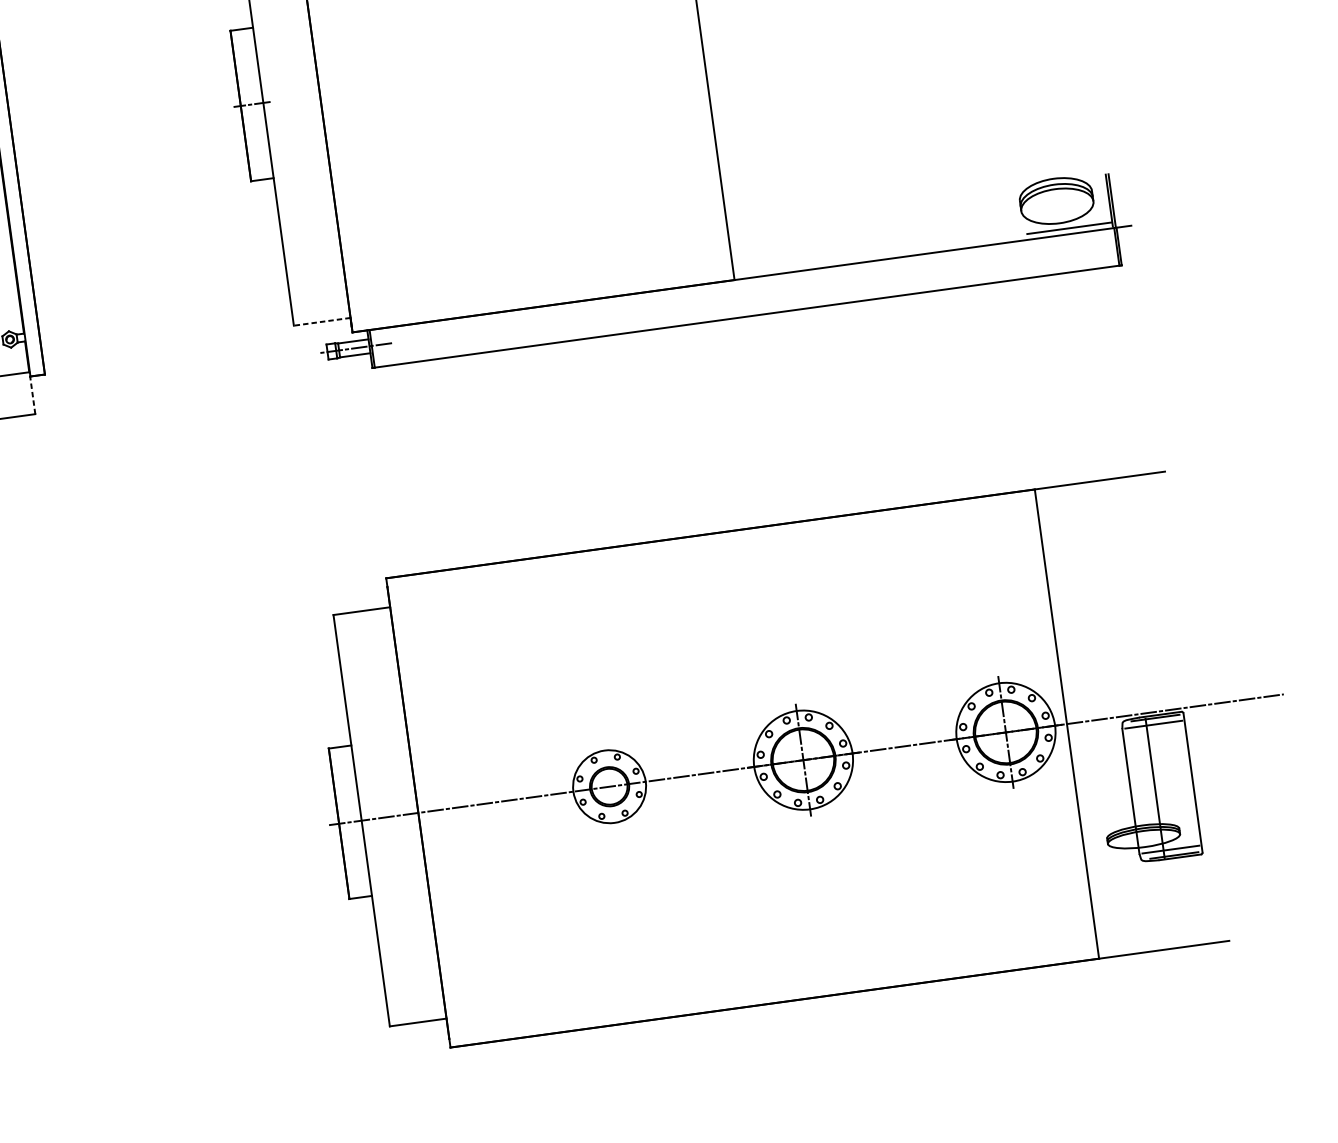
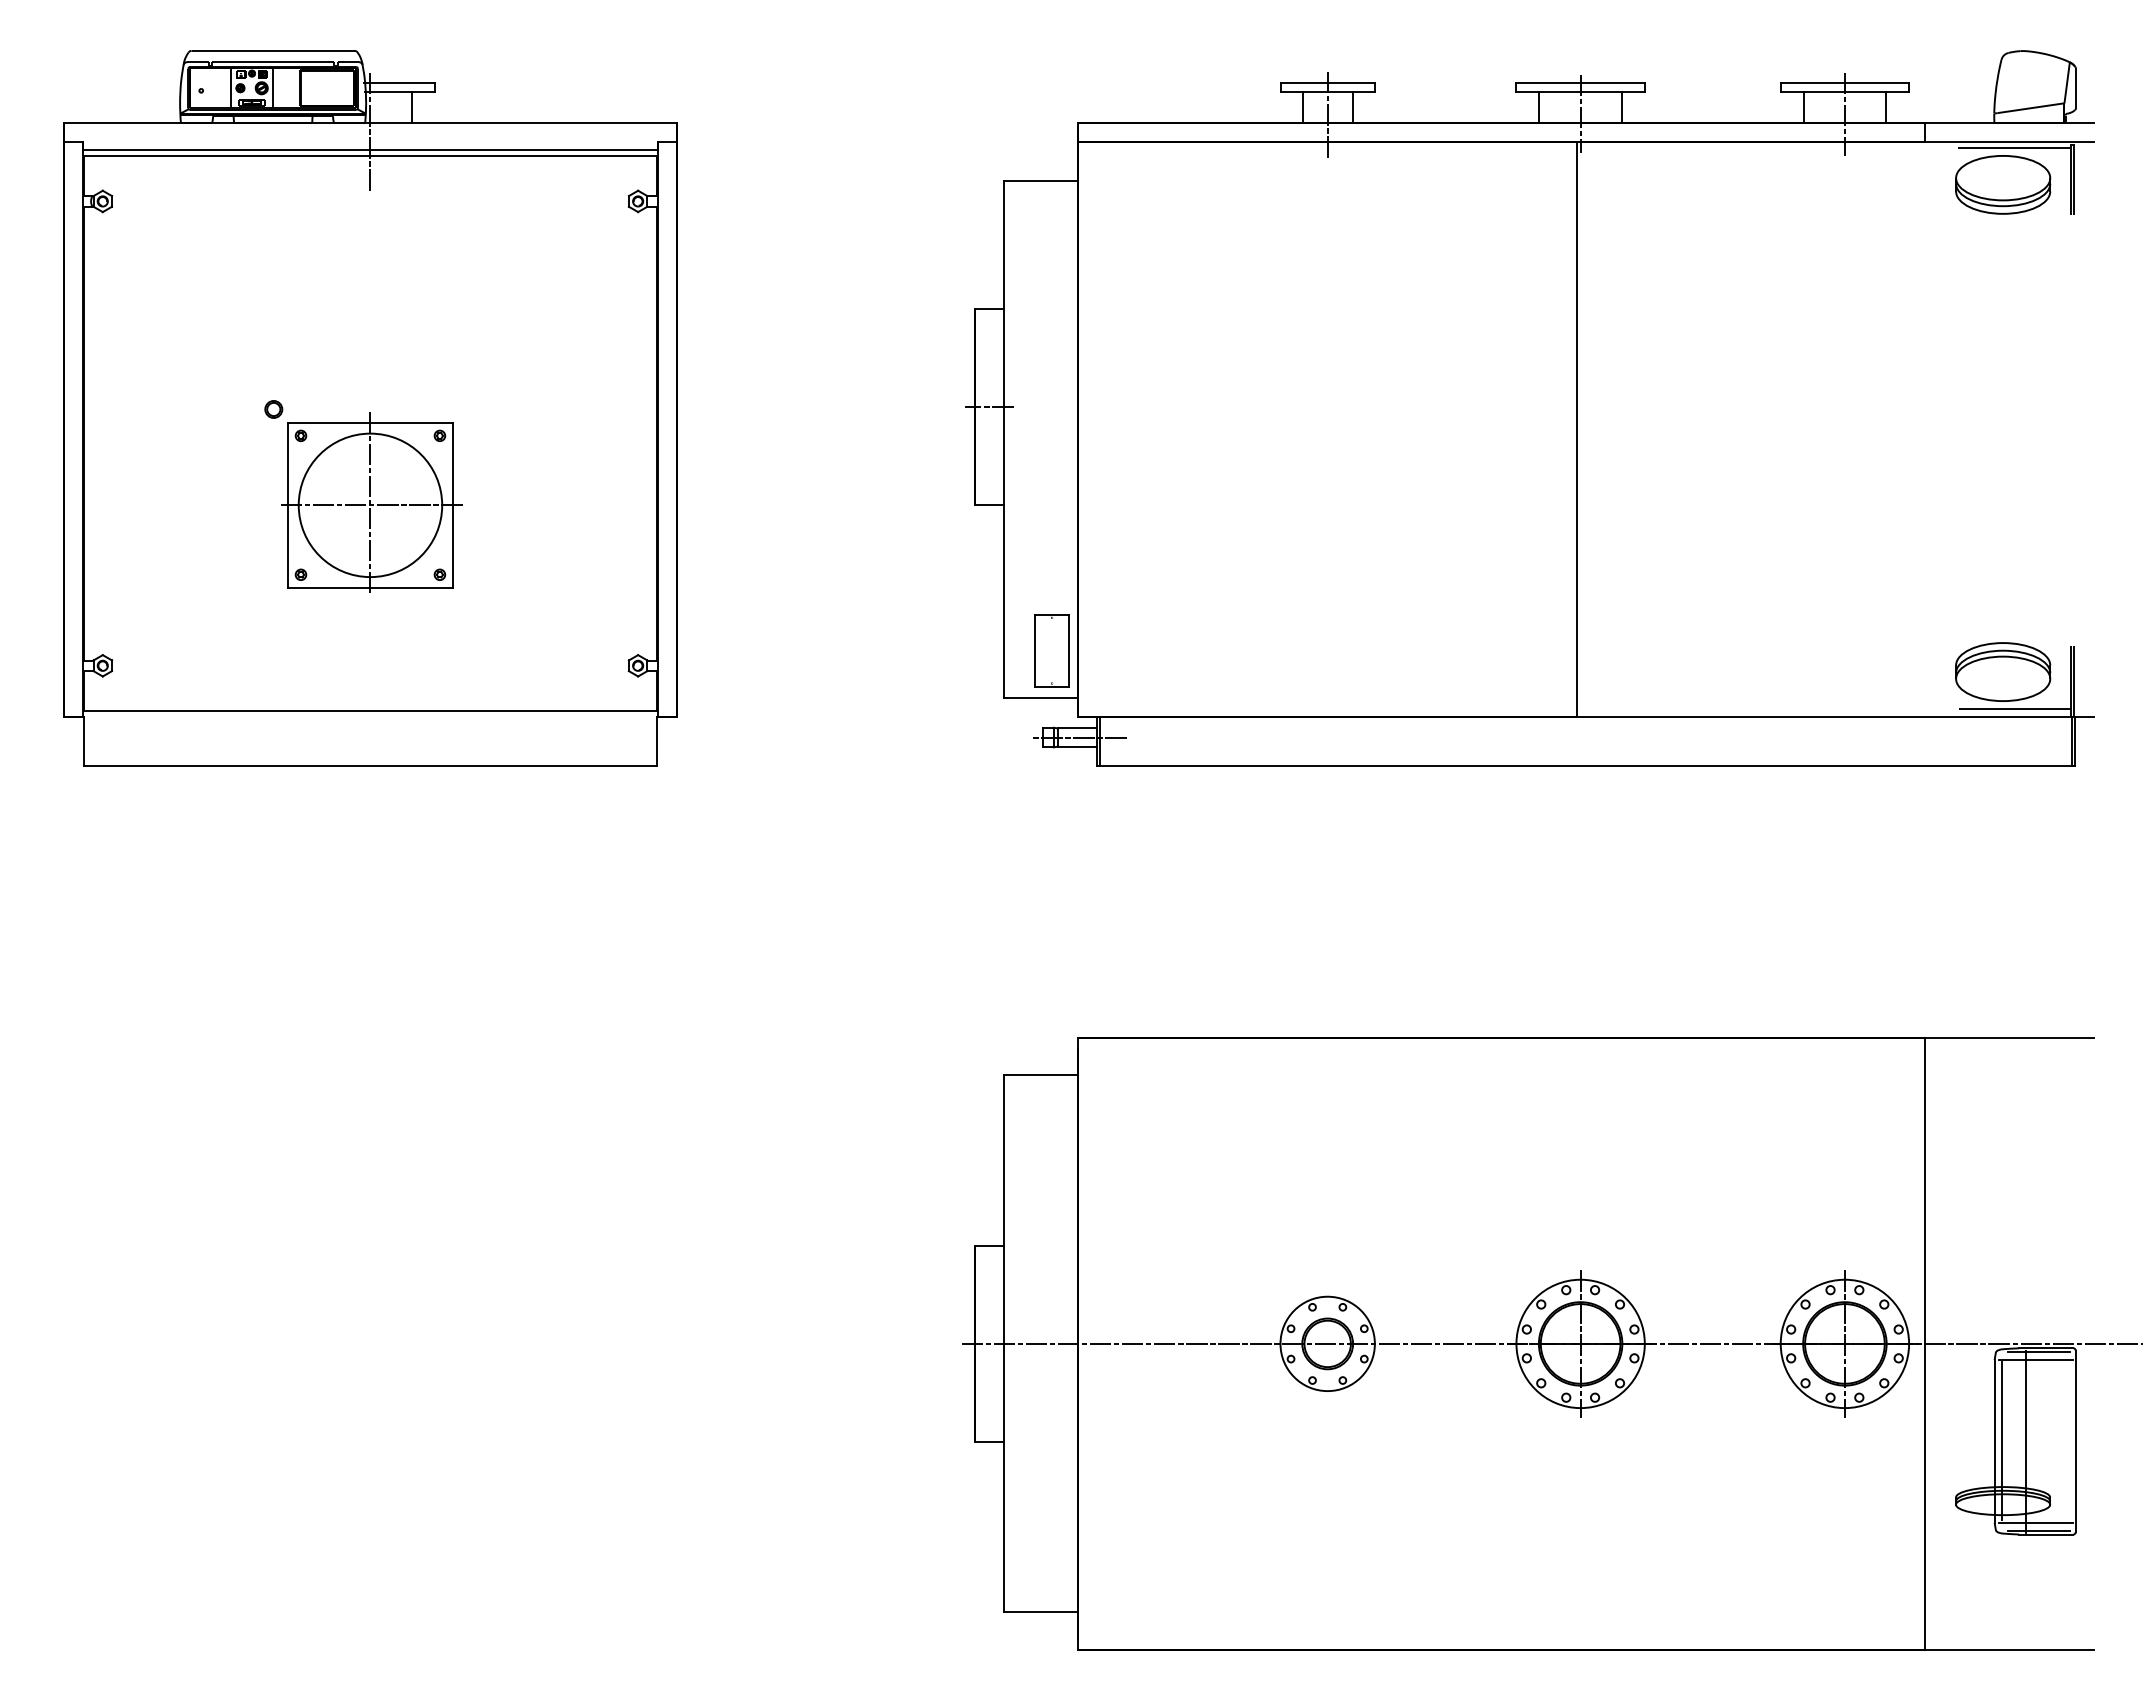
part: (325, 284) -> (1051, 650), added
line: (322, 321) -> (1041, 697), dashed -> solid
line: (32, 395) -> (657, 741), dashed -> solid
line: (1136, 790) -> (2001, 1441), added

